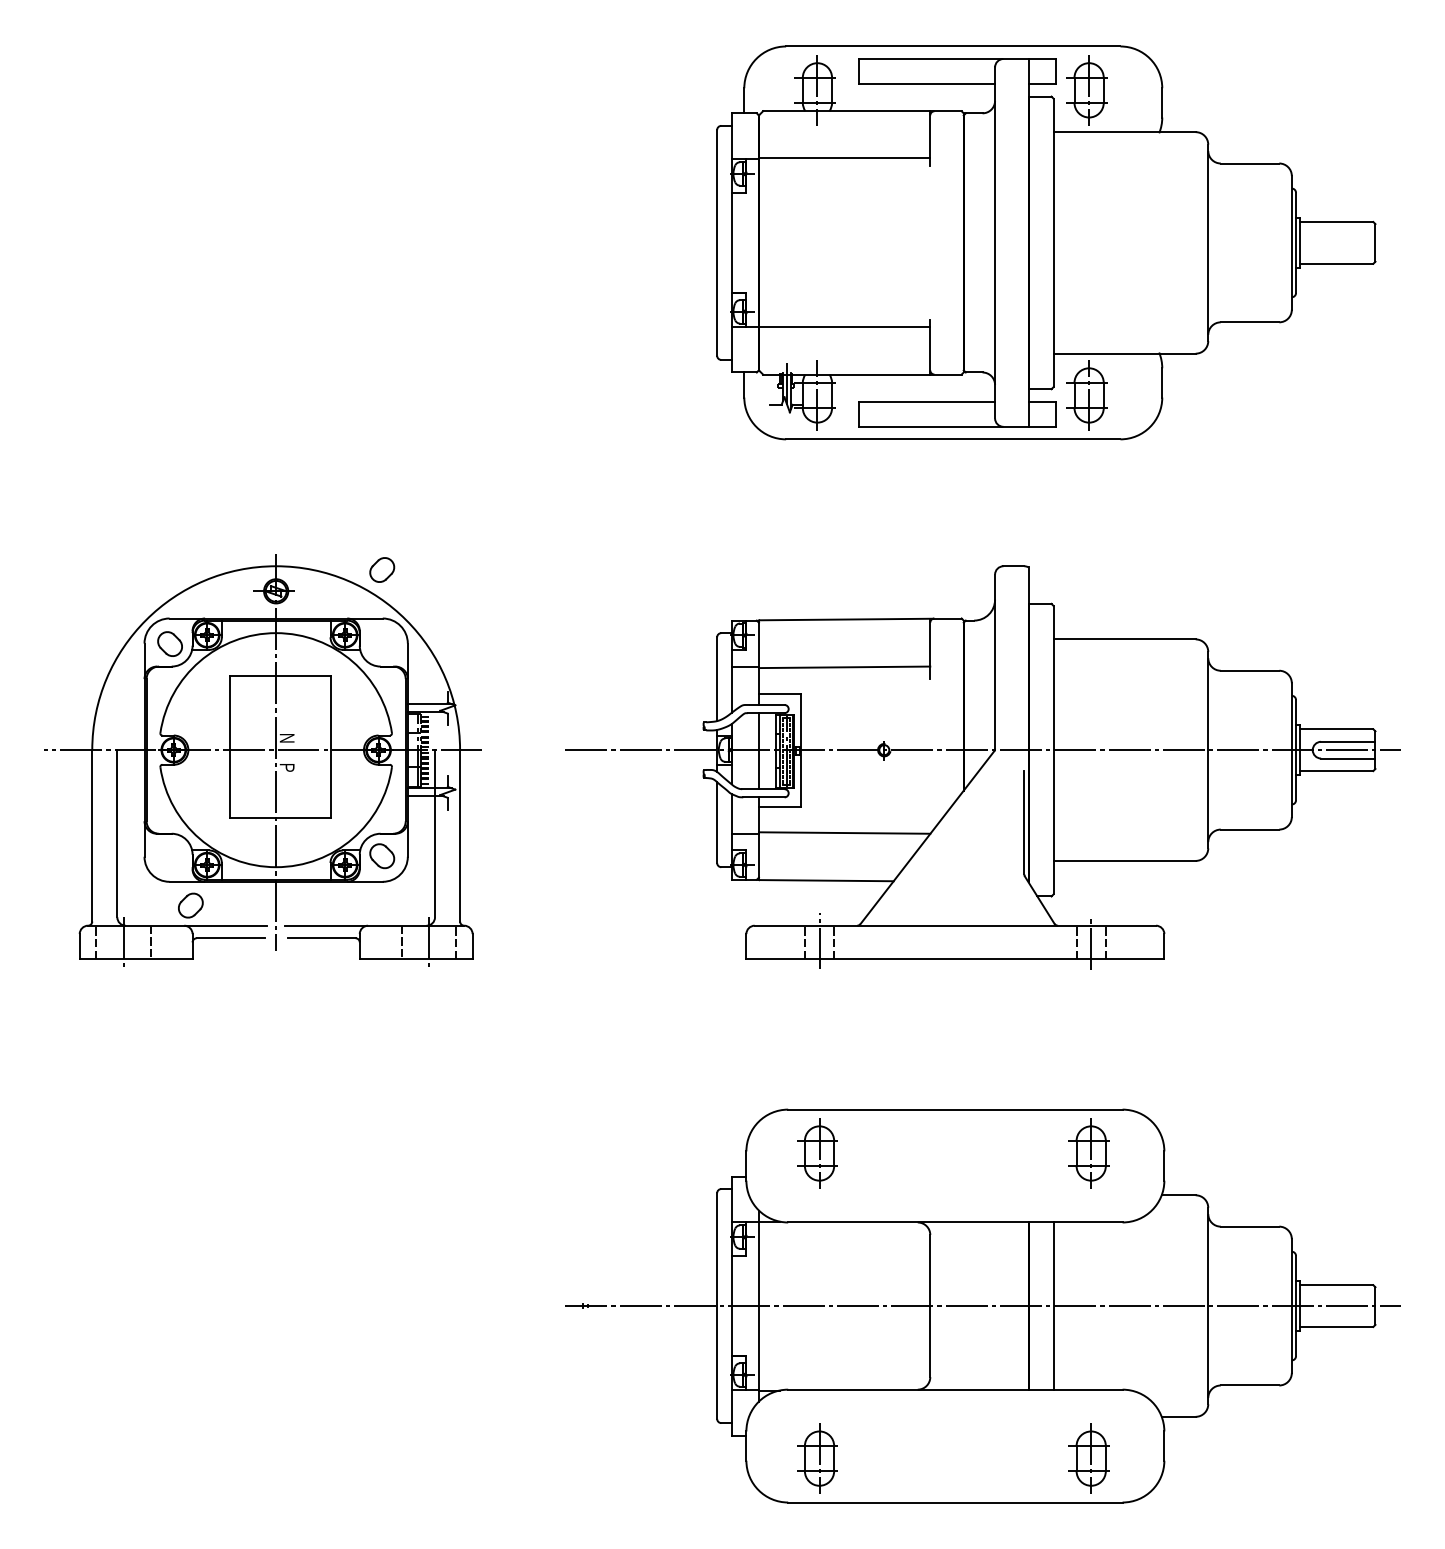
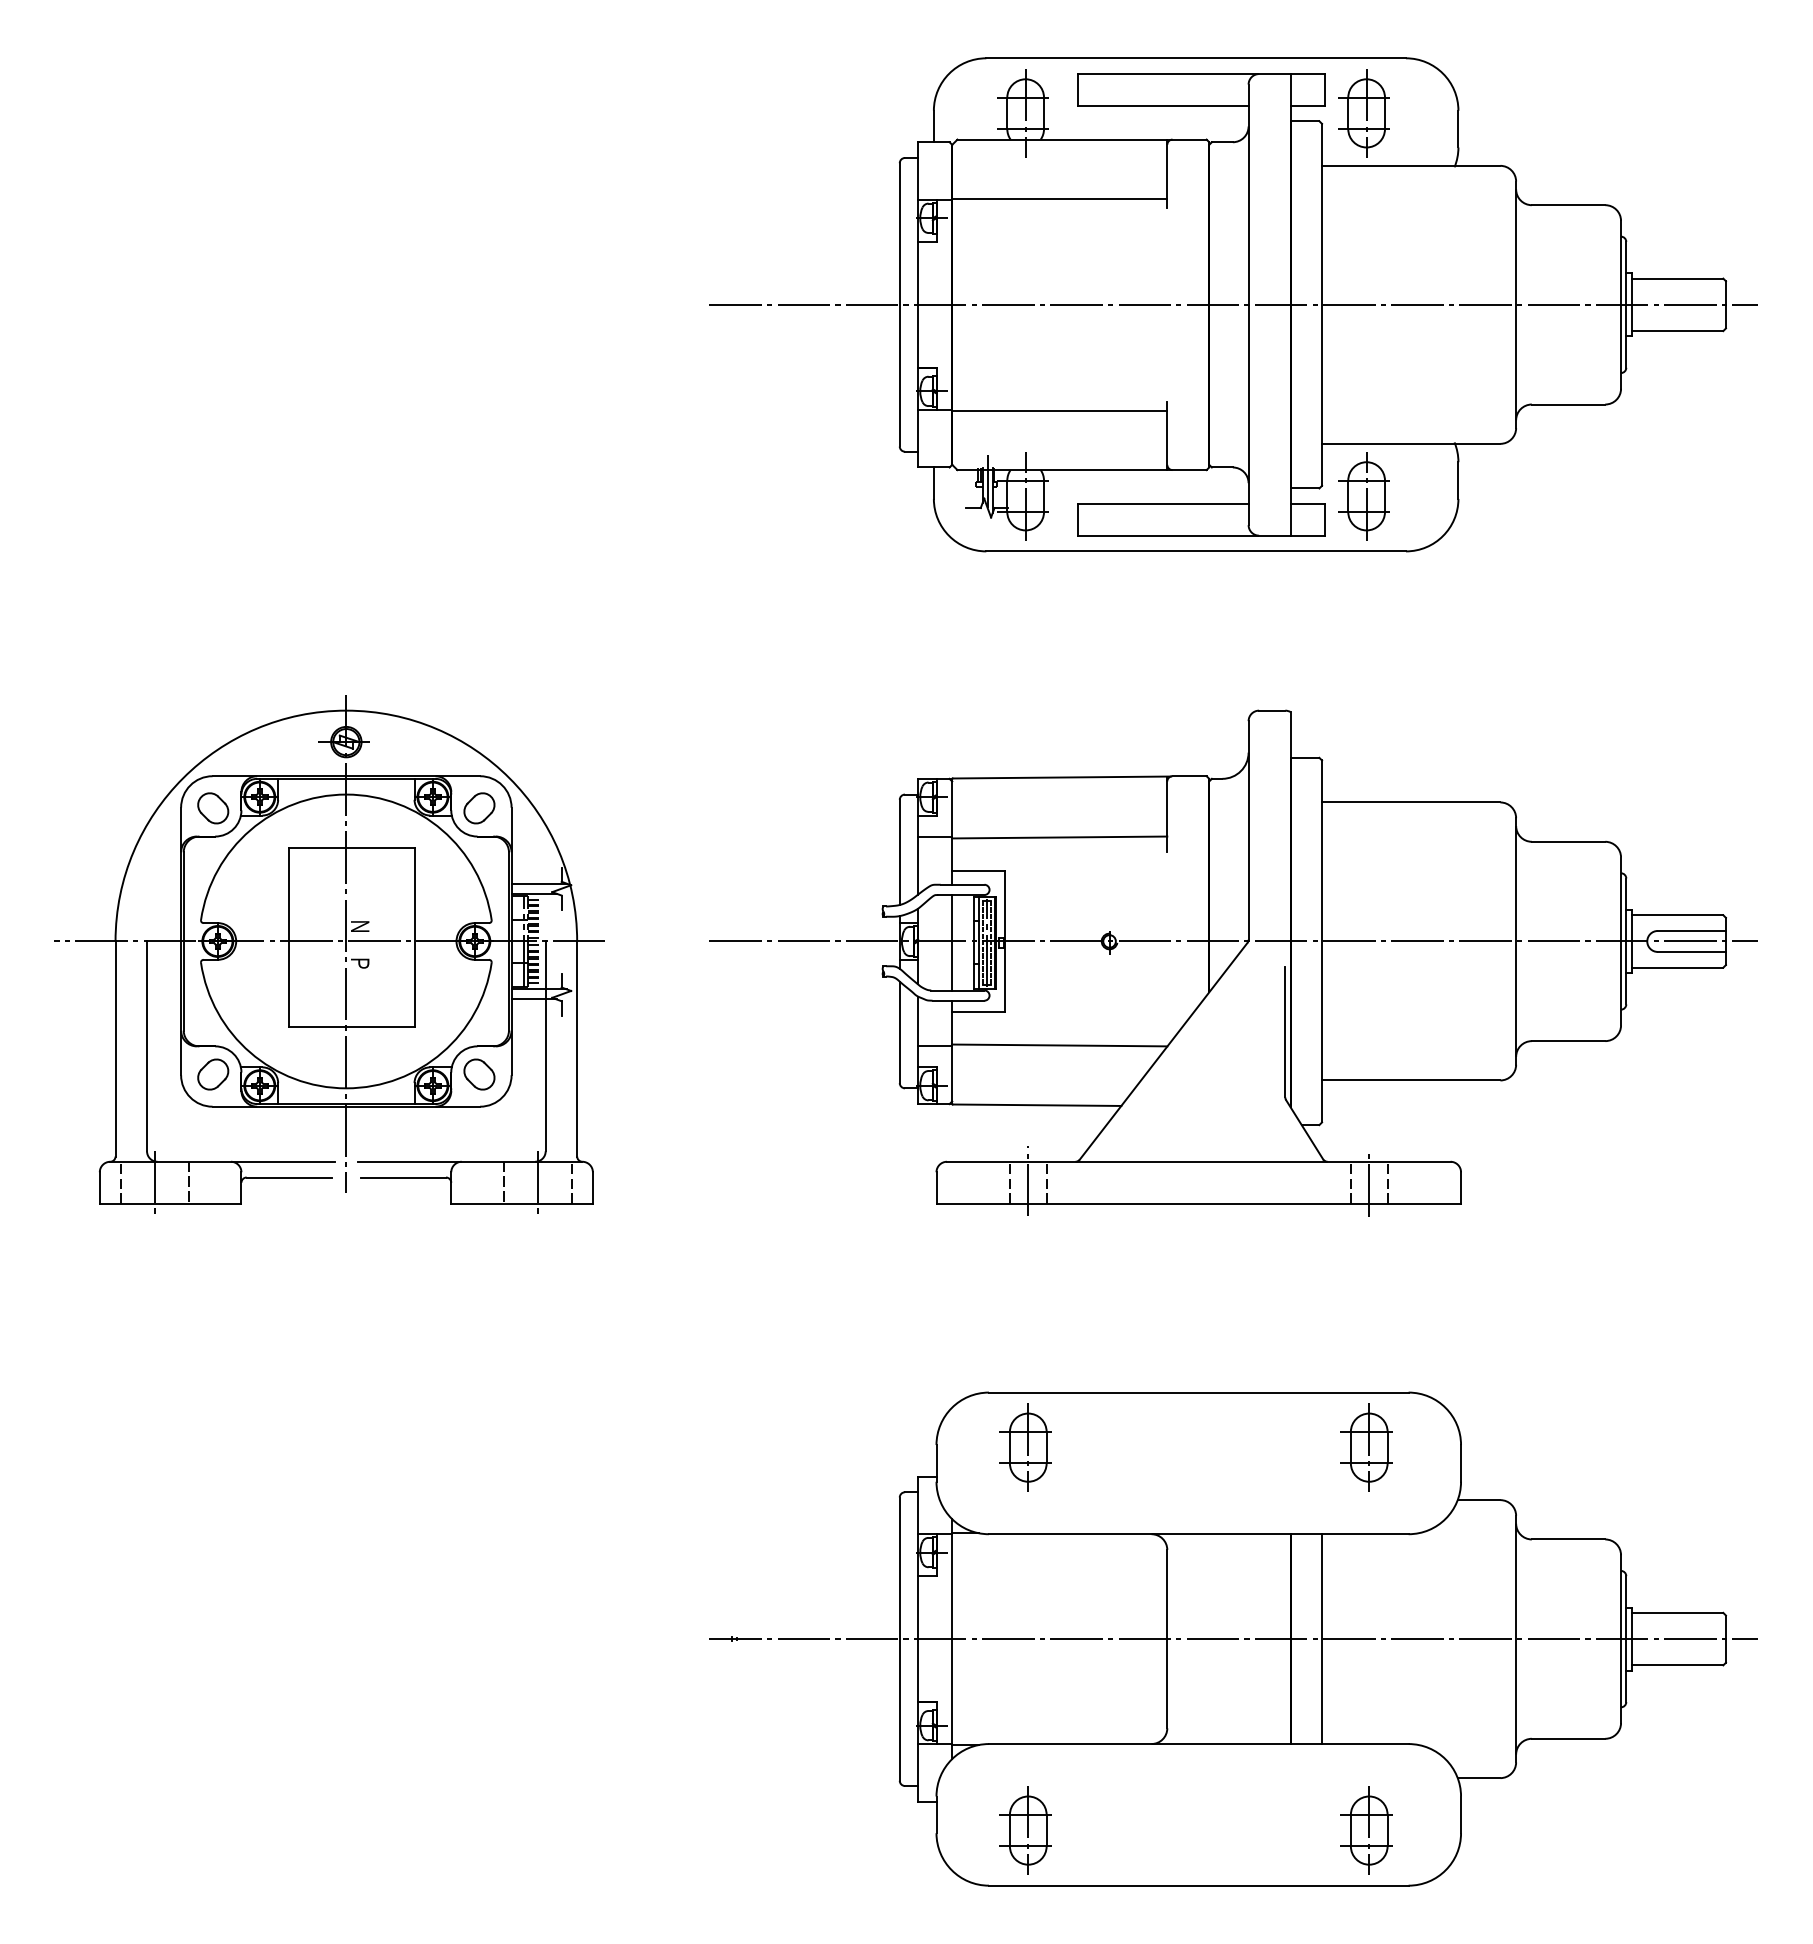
line: (983, 242) -> (1233, 304), added
part: (382, 570) -> (479, 808), moved
part: (191, 905) -> (213, 1074), moved

